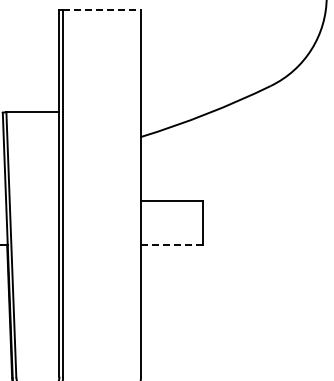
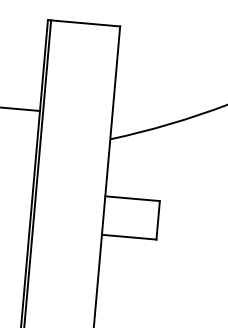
line: (102, 9) -> (86, 23), dashed -> solid
line: (171, 244) -> (128, 236), dashed -> solid

